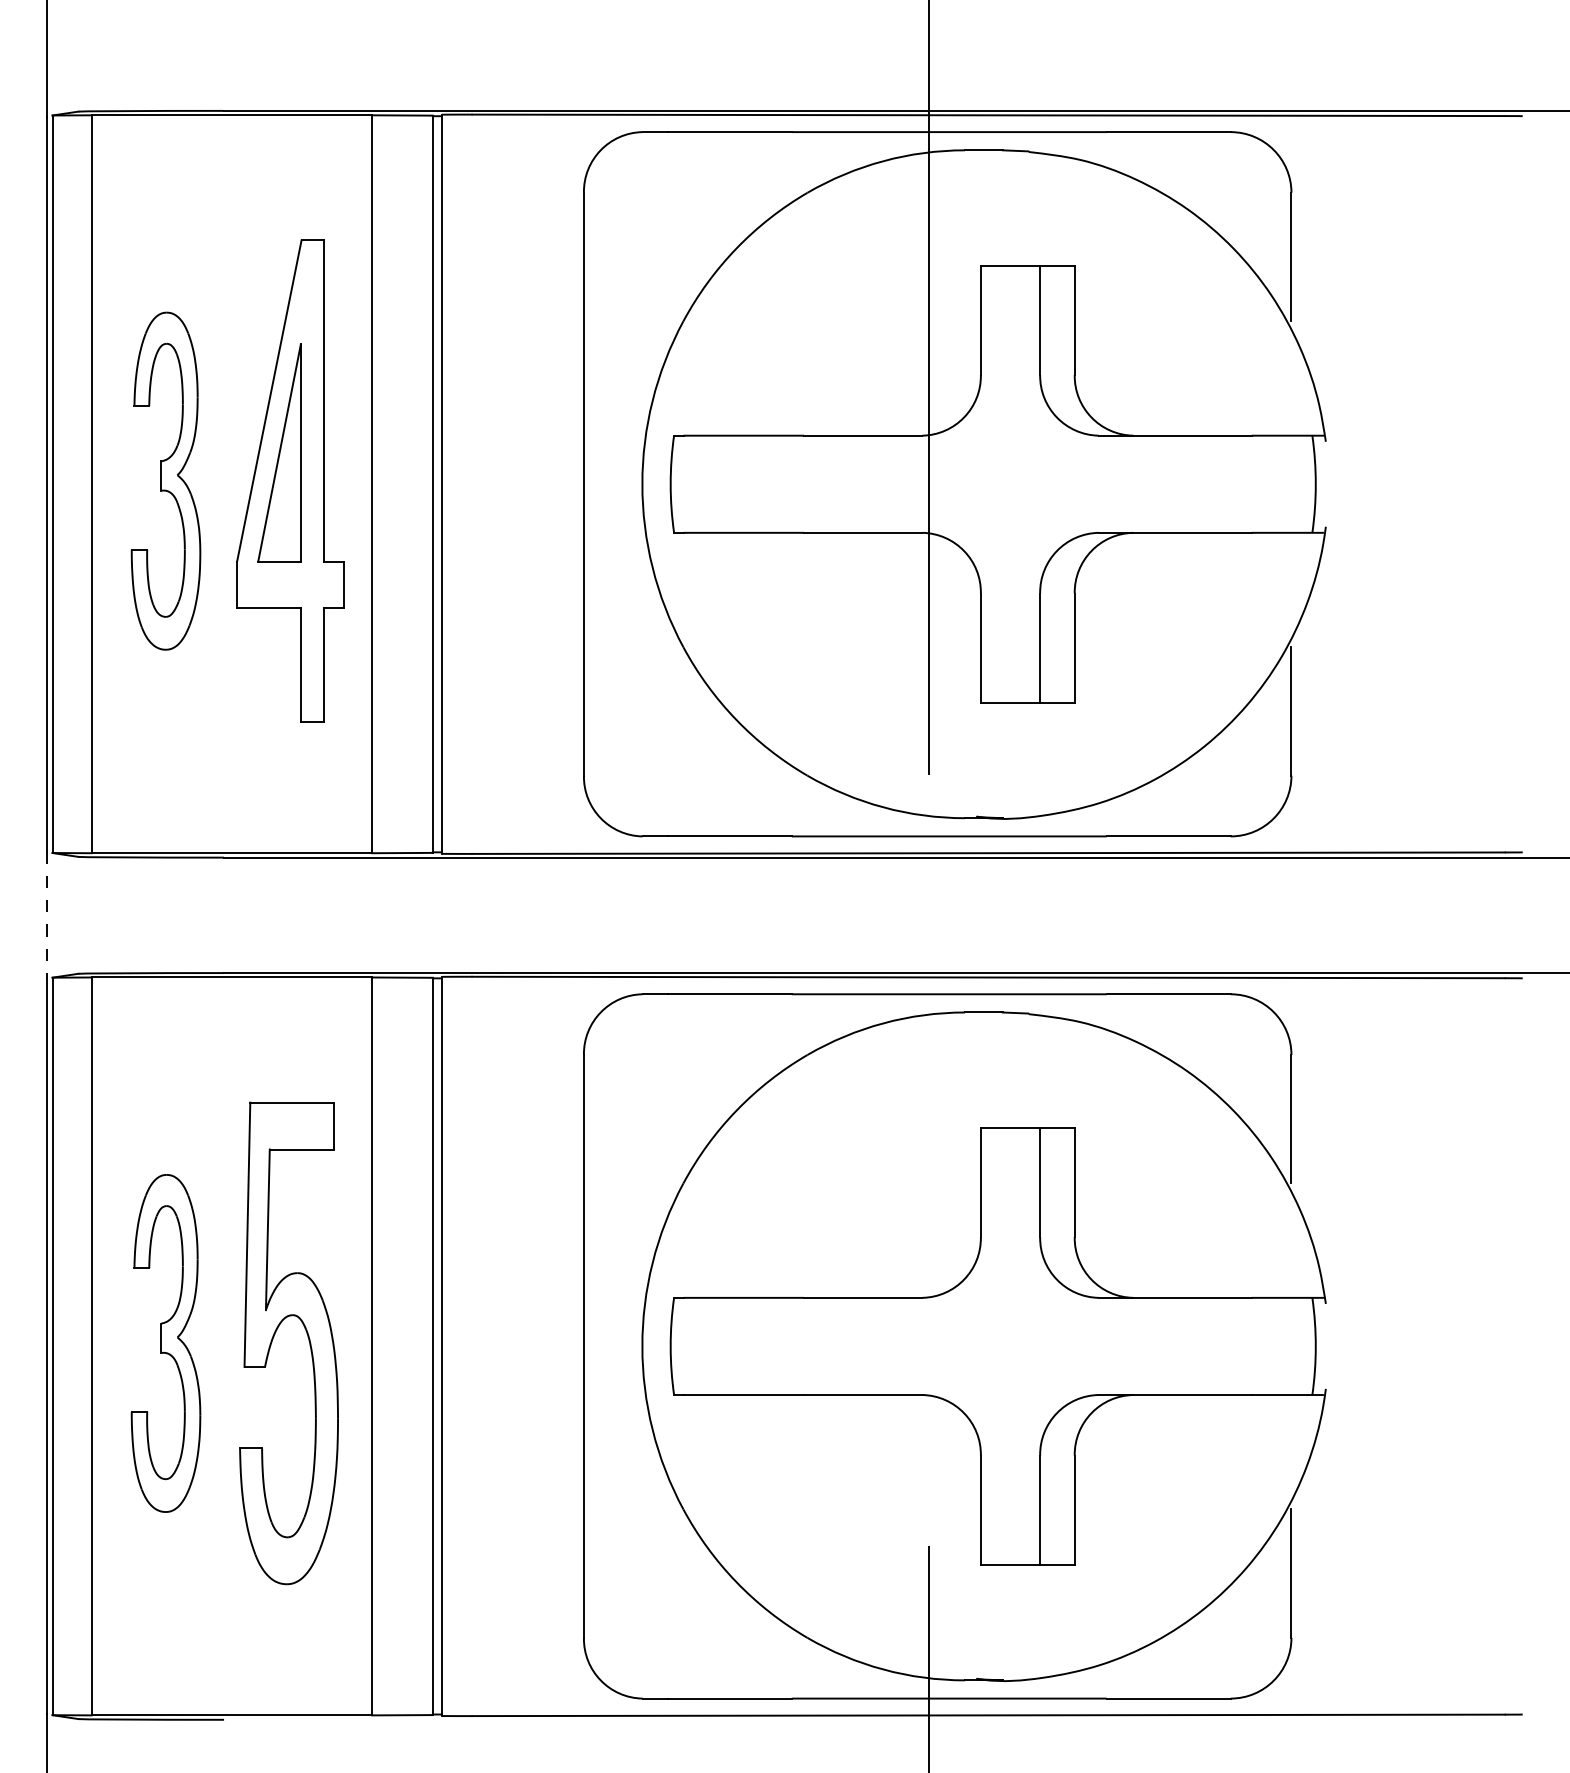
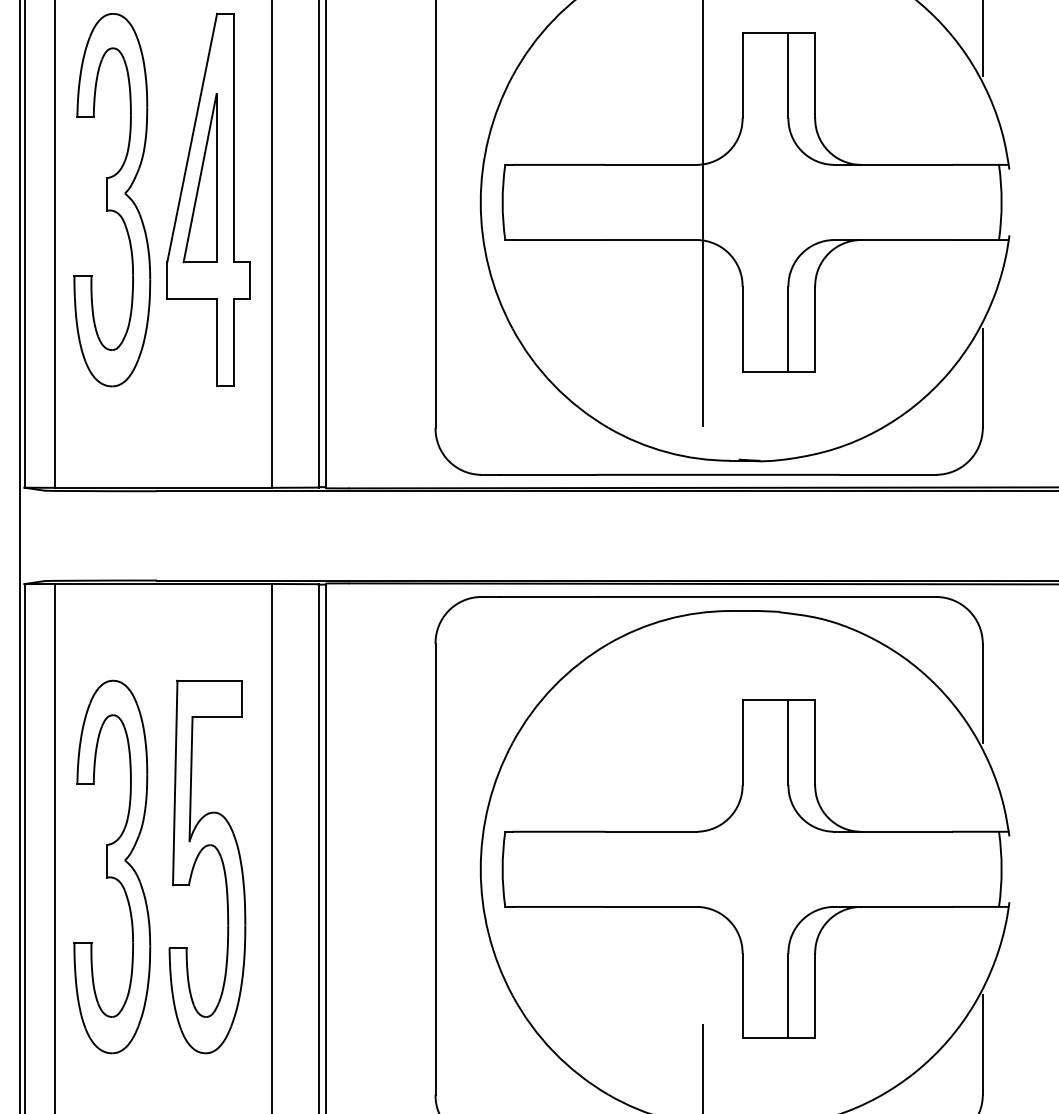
part: (165, 480) -> (111, 199), size x1.43
line: (47, 915) -> (20, 536), dashed -> solid
part: (165, 1343) -> (111, 867), size x1.43

